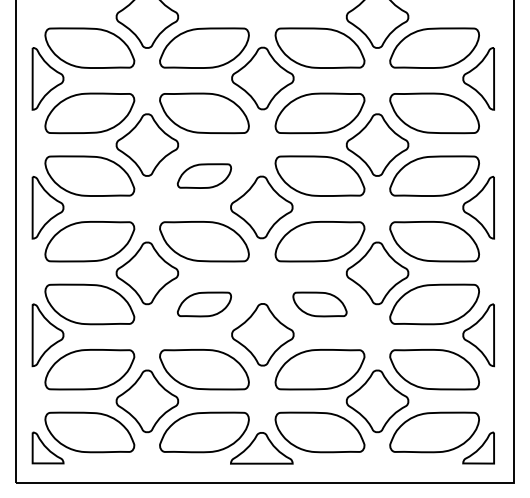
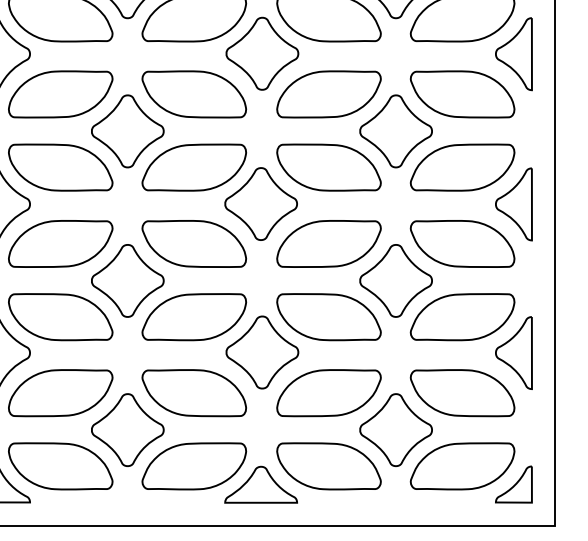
part: (204, 175) -> (194, 166), size x1.67
part: (204, 304) -> (194, 317), size x1.67
part: (319, 304) -> (328, 317), size x1.67

